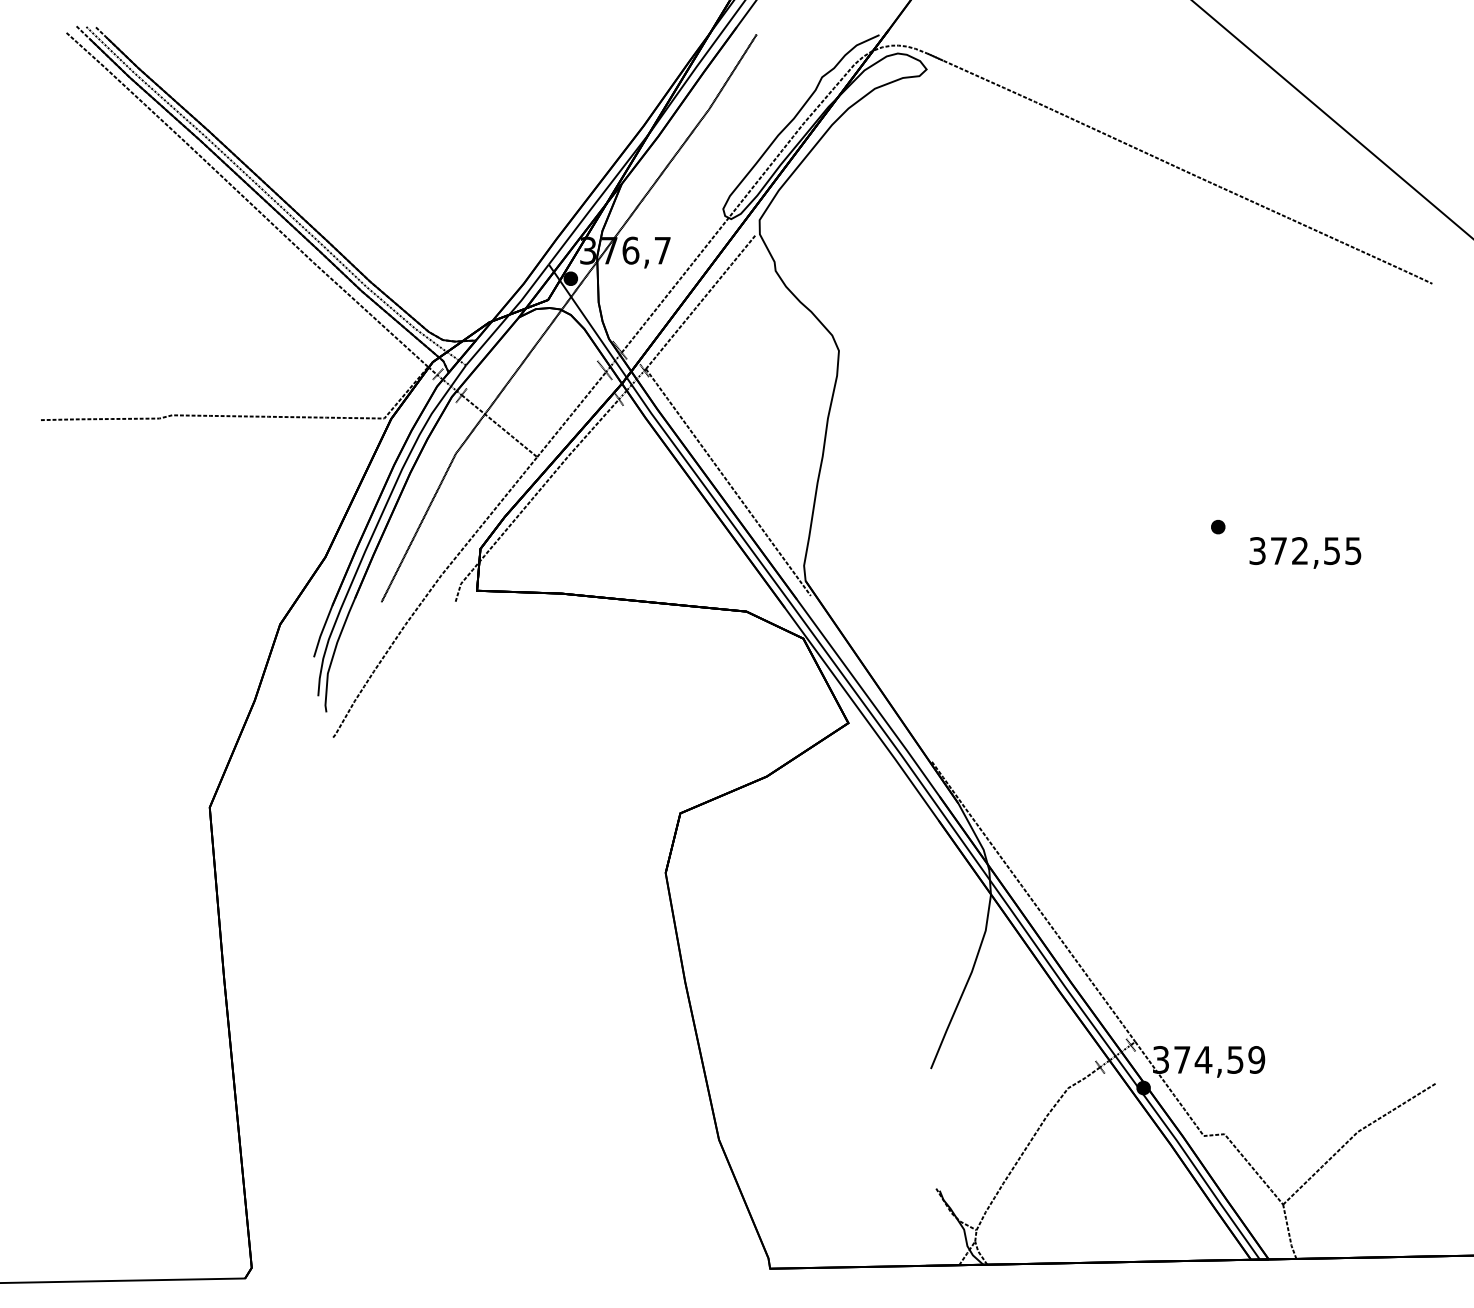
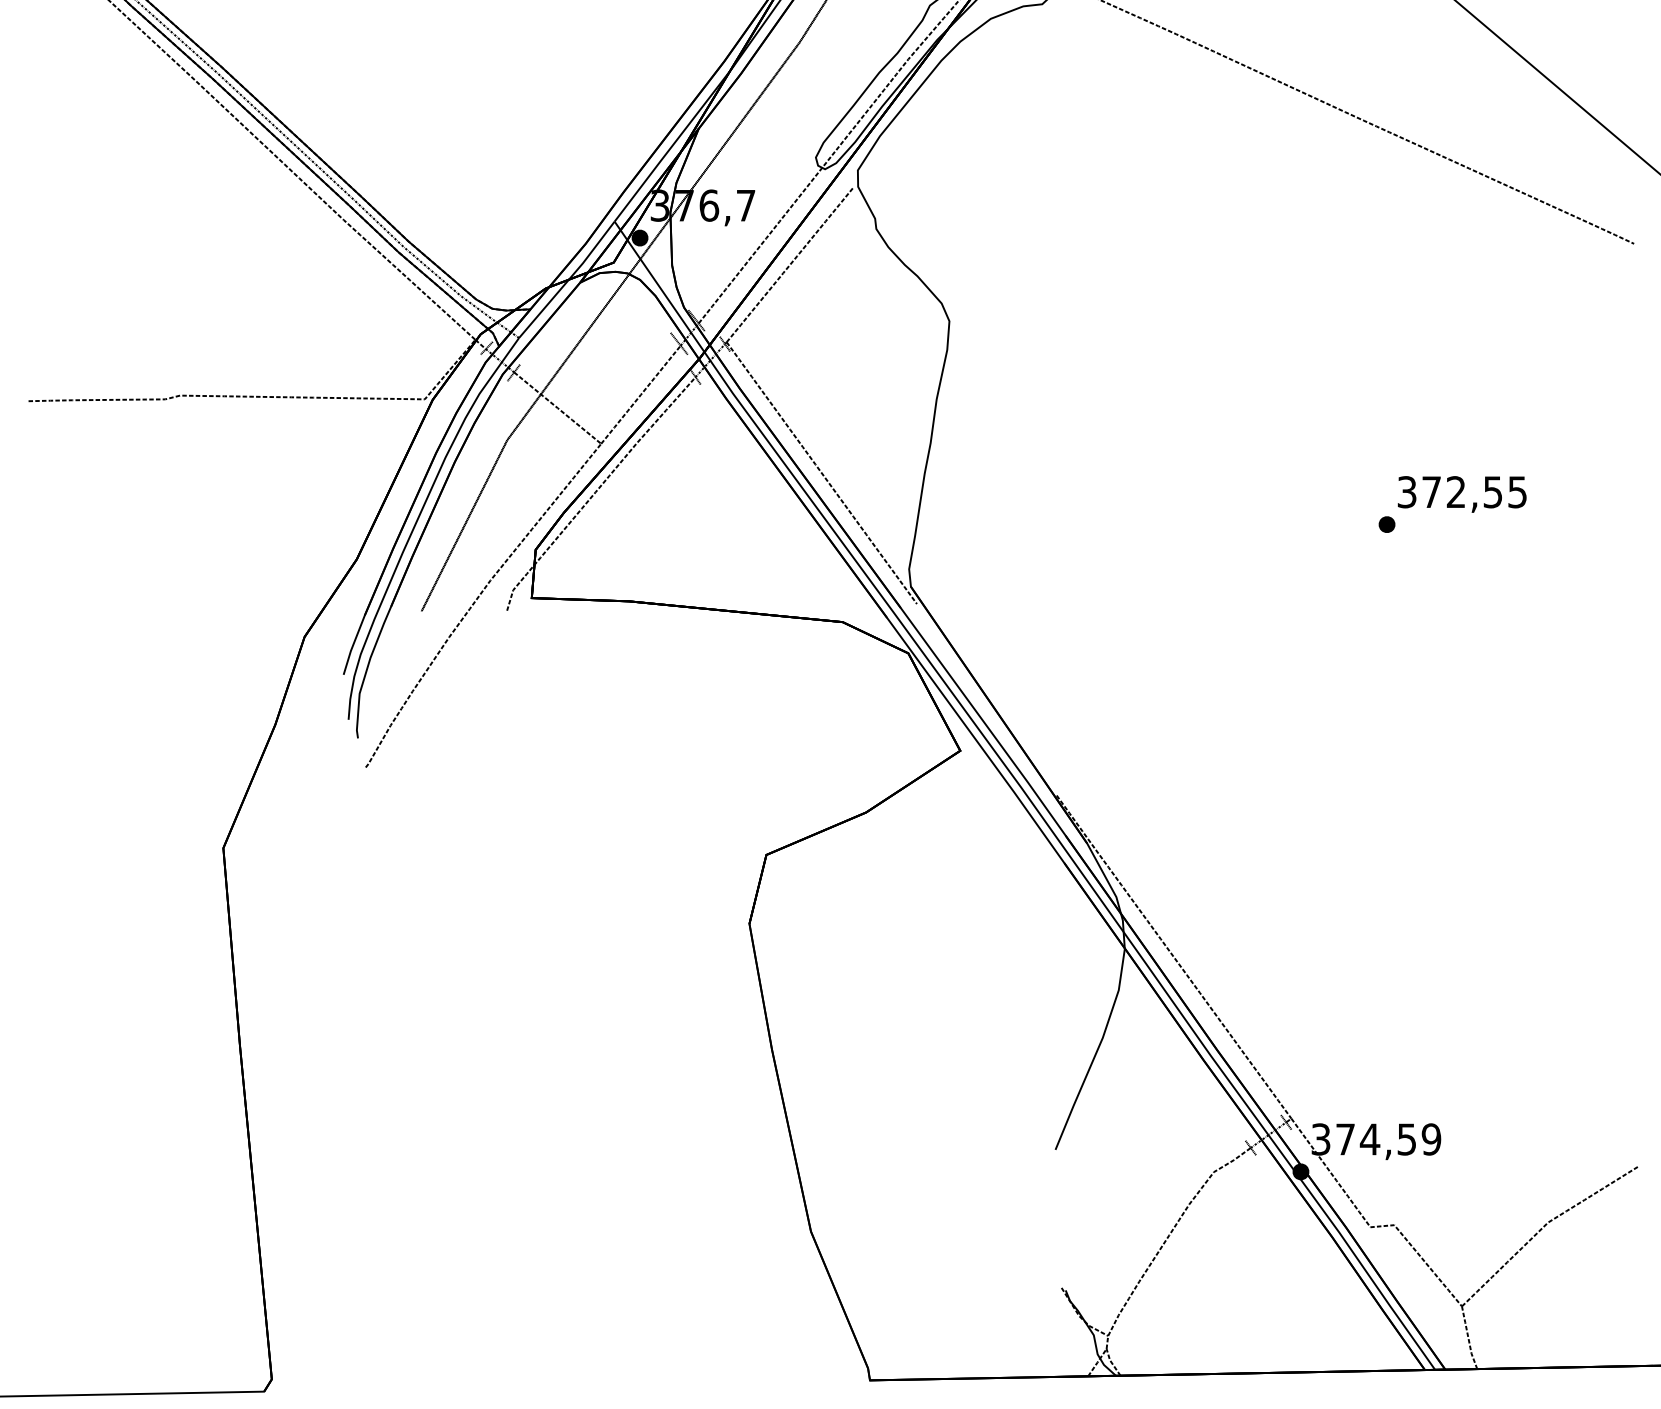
text: (1305, 552) -> (1462, 493), moved

